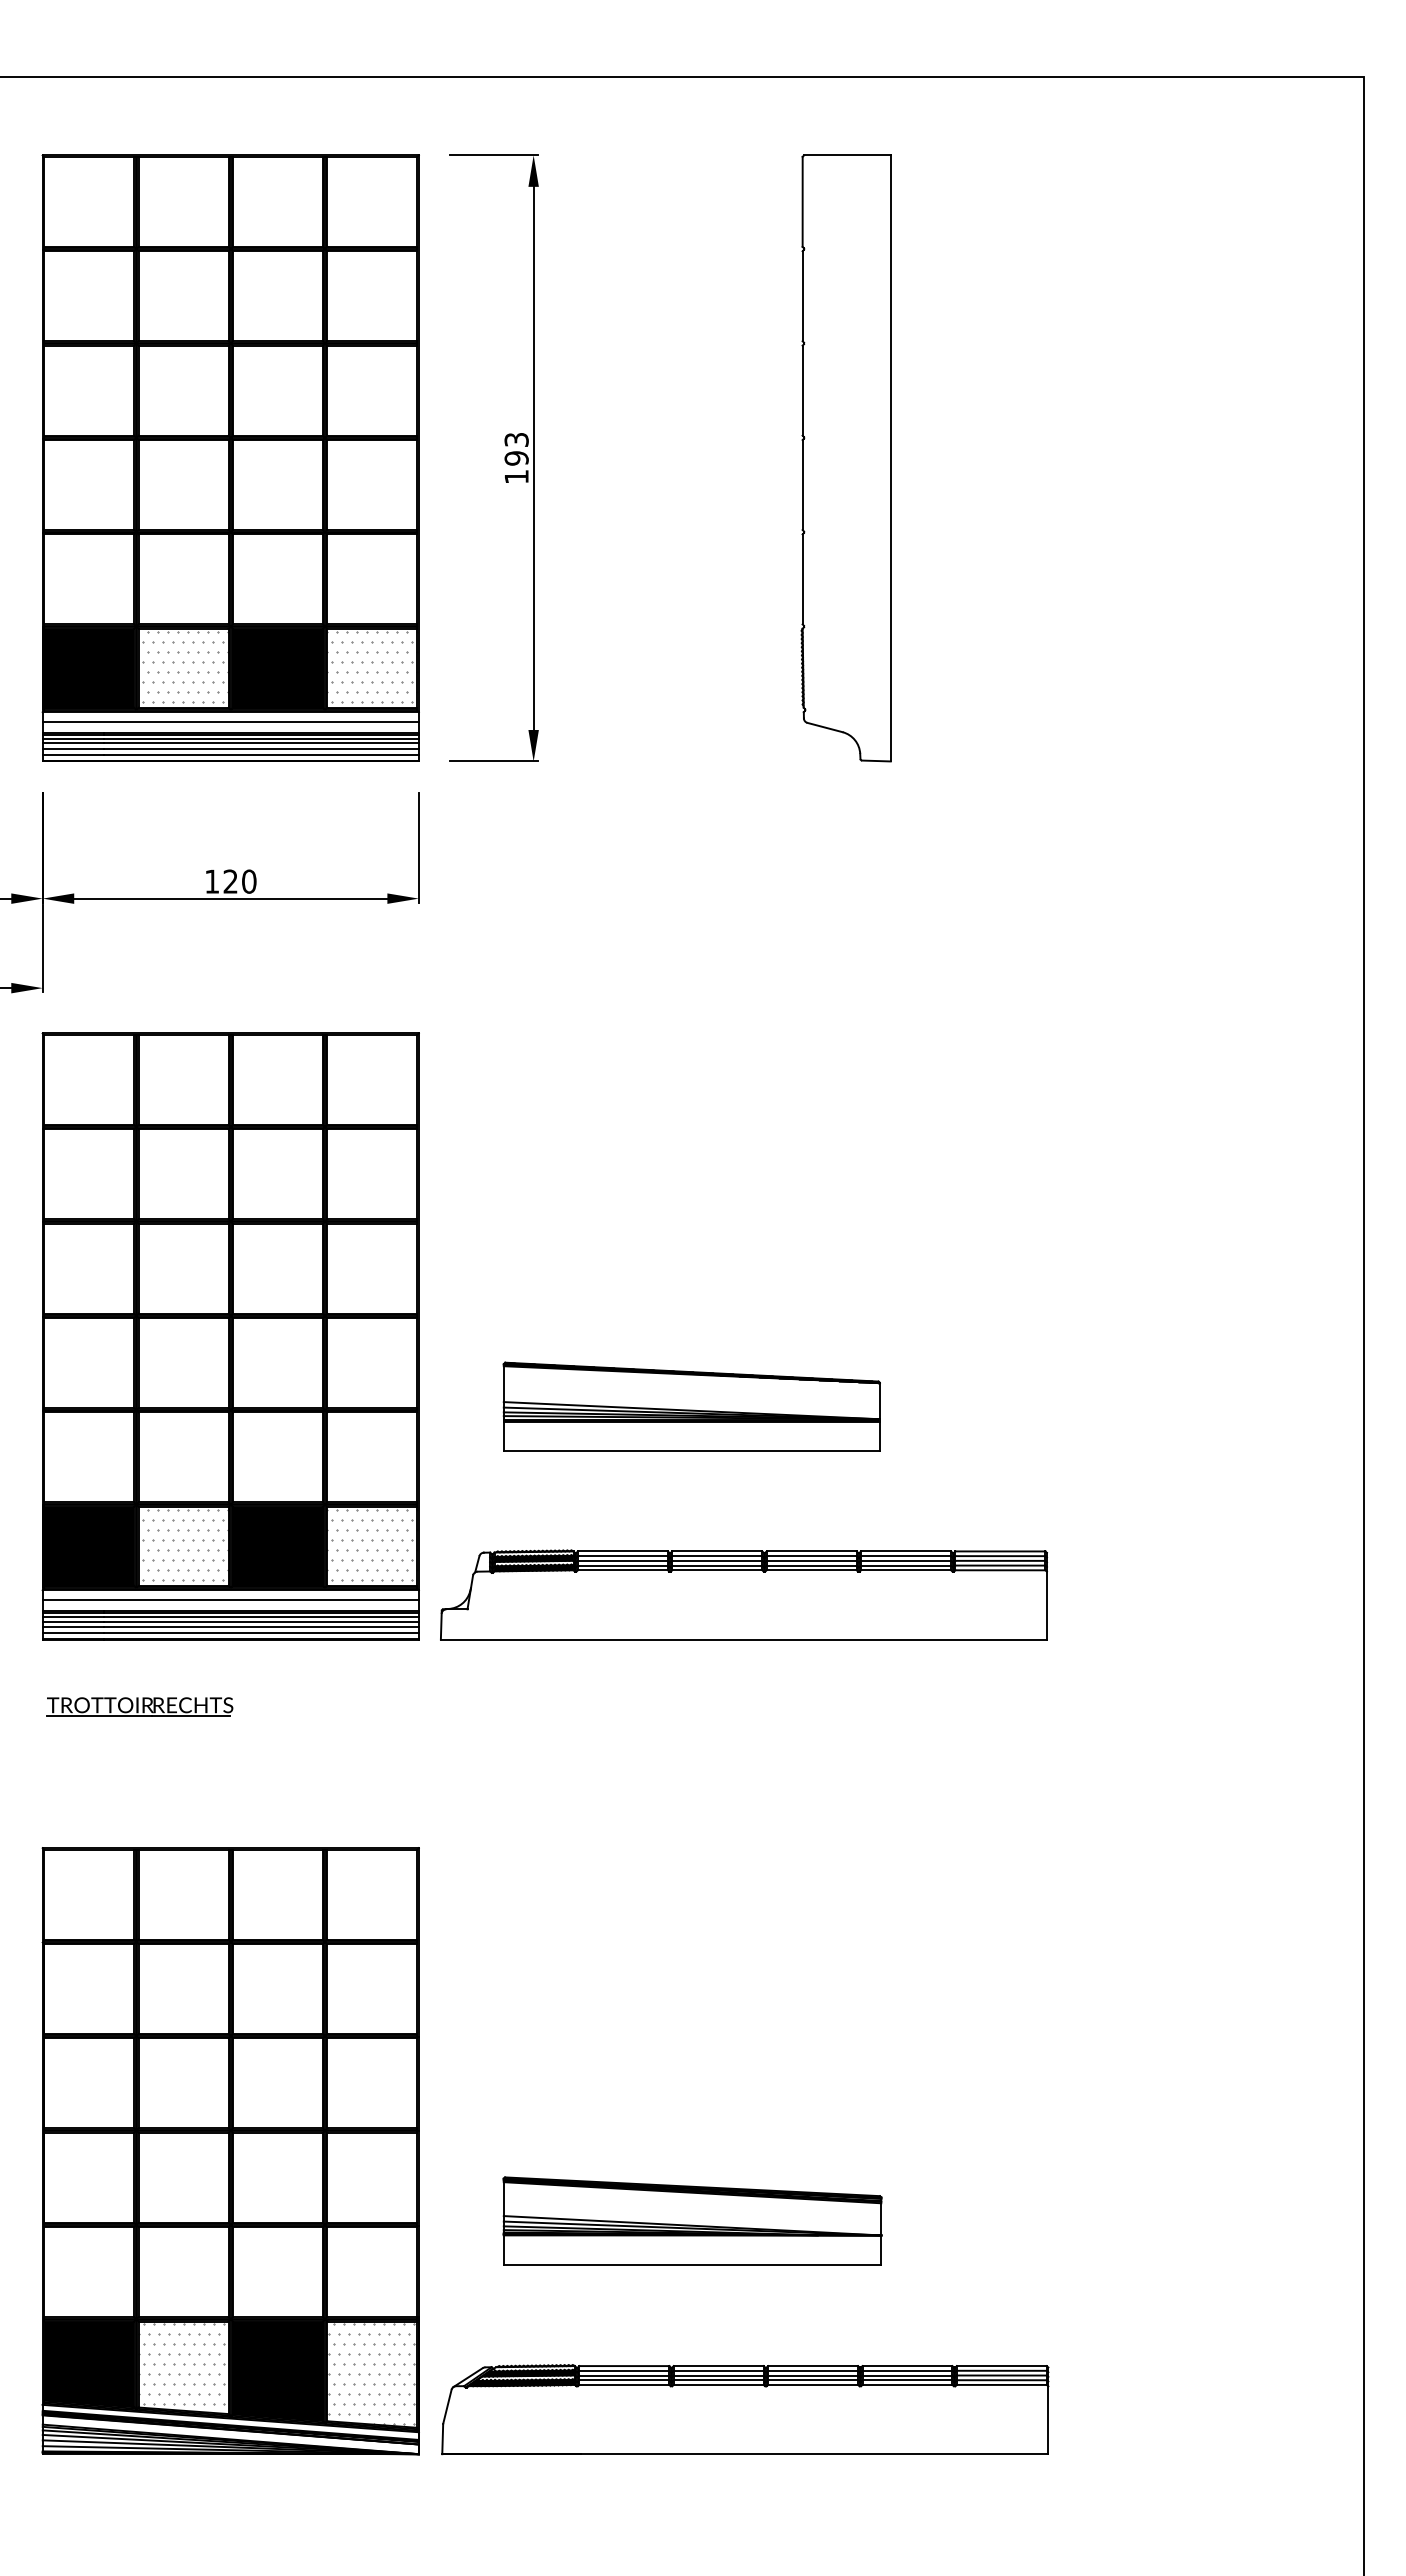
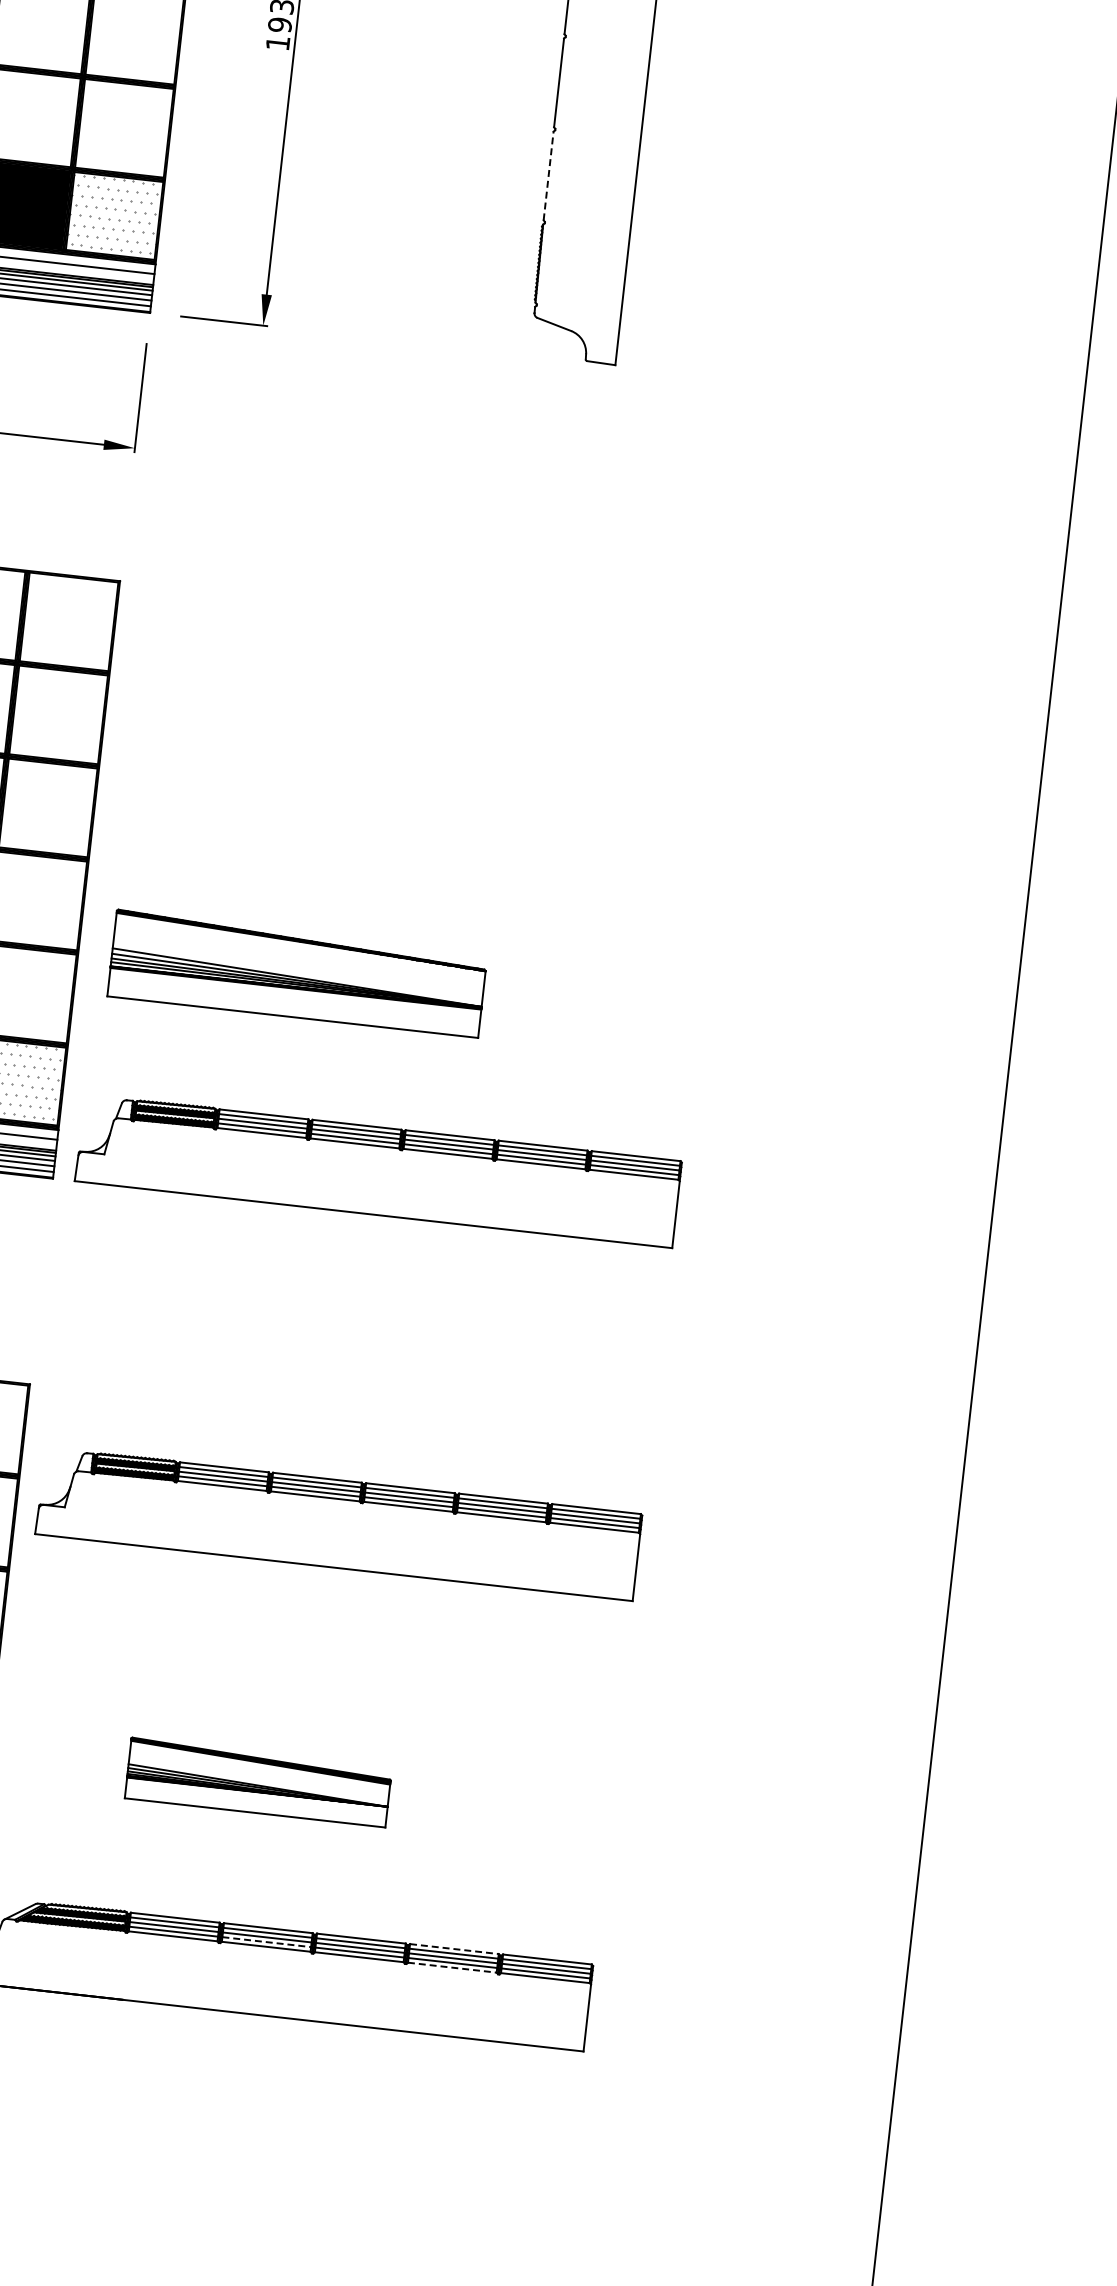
line: (802, 579) -> (548, 176), solid -> dashed
part: (691, 1406) -> (297, 973), moved
part: (743, 1952) -> (338, 1523), added
part: (692, 2220) -> (258, 1781), size x0.7
line: (907, 2366) -> (454, 1949), solid -> dashed
line: (718, 2380) -> (266, 1942), solid -> dashed
line: (907, 2384) -> (452, 1967), solid -> dashed

